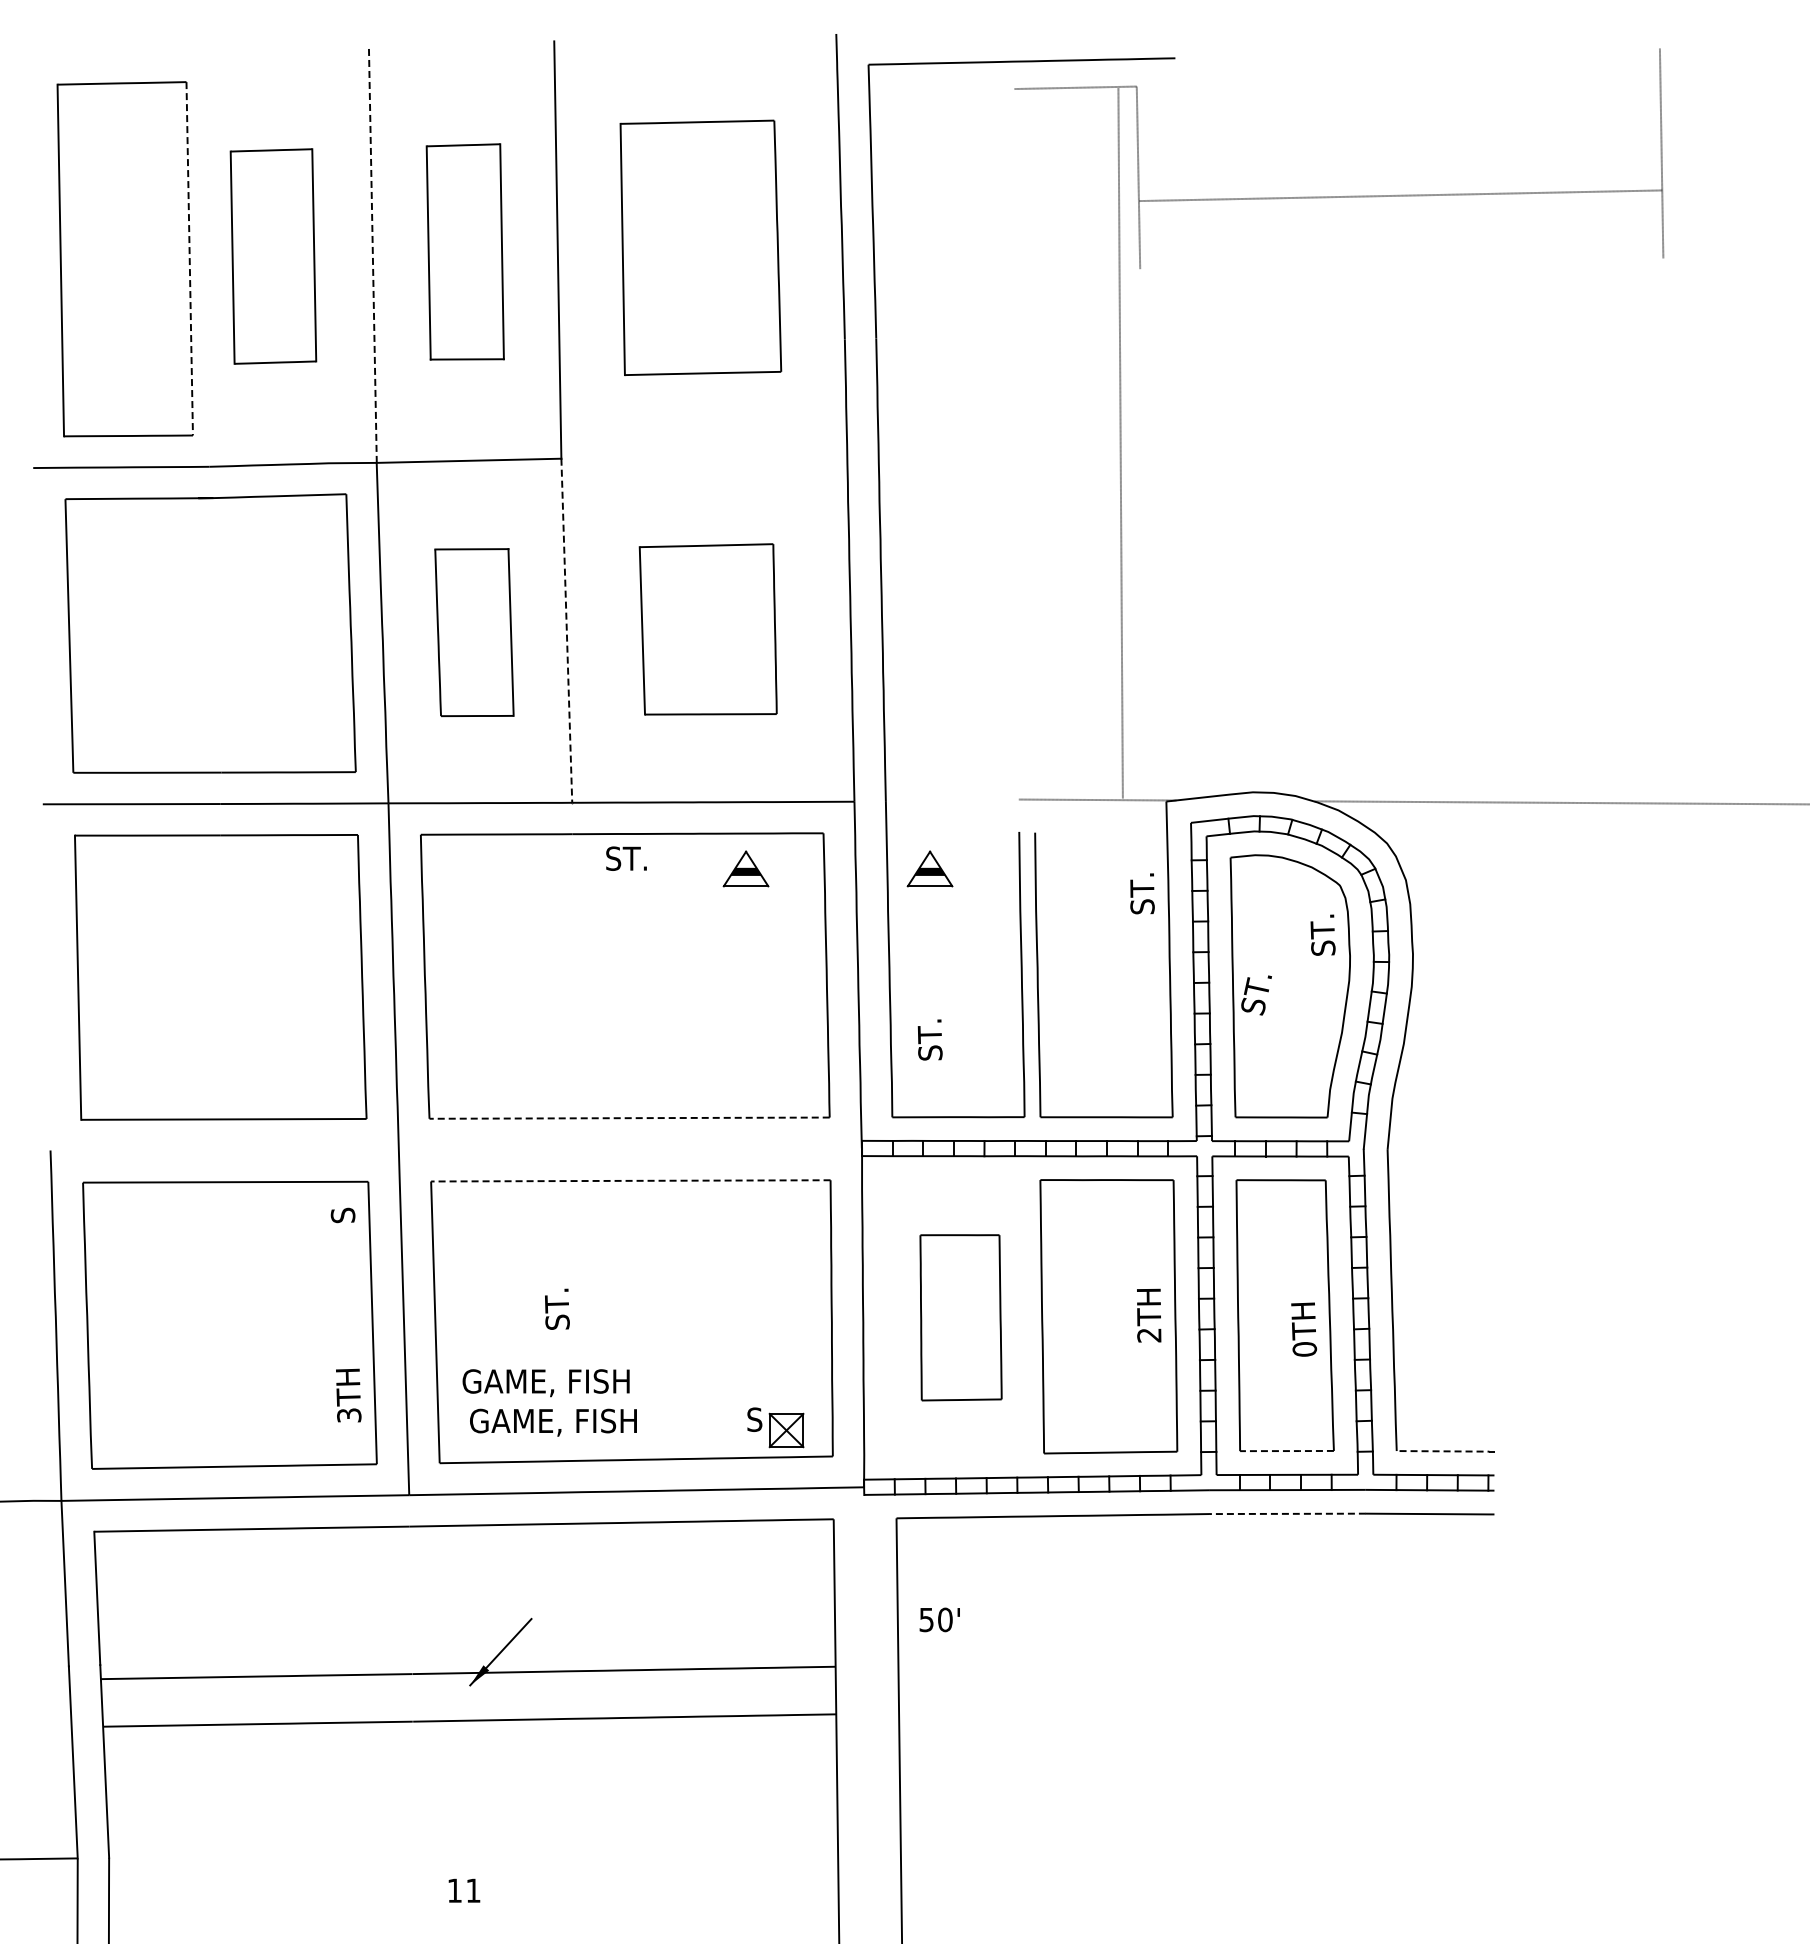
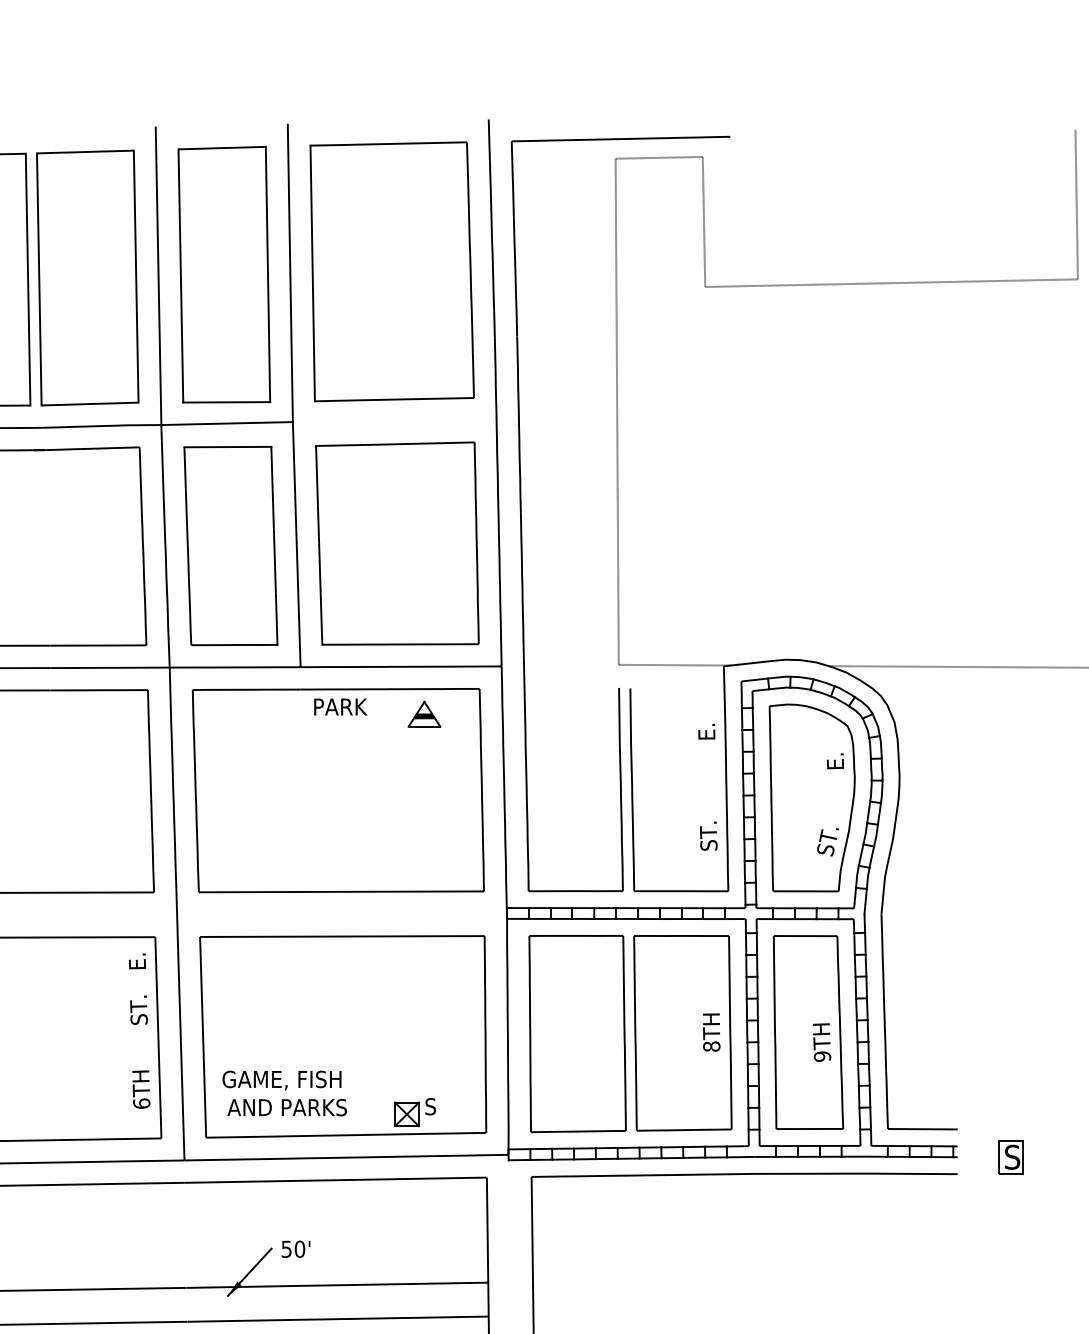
line: (1400, 195) -> (891, 282), moved
part: (700, 247) -> (391, 271), size x1.43
part: (465, 251) -> (224, 274), size x1.67
line: (372, 254) -> (158, 276), dashed -> solid
part: (273, 256) -> (87, 278), size x1.67
line: (189, 258) -> (27, 279), dashed -> solid
line: (1120, 443) -> (617, 411), moved
part: (708, 629) -> (397, 543), size x1.67
line: (566, 631) -> (296, 545), dashed -> solid
part: (474, 632) -> (230, 545), size x1.67
text: (628, 858) -> (340, 706), ST. -> PARK
part: (929, 868) -> (555, 713), removed
text: (1142, 893) -> (706, 731), ST. -> E.
text: (1322, 934) -> (835, 761), ST. -> E.
text: (1256, 995) -> (827, 842), moved
text: (929, 1039) -> (708, 835), moved
line: (629, 1118) -> (341, 892), dashed -> solid
line: (630, 1180) -> (342, 936), dashed -> solid
text: (342, 1215) -> (136, 961), S -> E.
text: (557, 1308) -> (139, 1009), moved
part: (960, 1317) -> (577, 1033), size x1.67
text: (1149, 1335) -> (711, 1046), 2TH -> 8TH
text: (1304, 1349) -> (822, 1056), 0TH -> 9TH
text: (349, 1415) -> (141, 1103), 3TH -> 6TH
text: (553, 1422) -> (287, 1108), GAME, FISH -> AND PARKS
part: (786, 1430) -> (406, 1114), moved
line: (1287, 1451) -> (810, 1129), dashed -> solid
line: (1446, 1451) -> (923, 1129), dashed -> solid
part: (1568, 1491) -> (1010, 1157), added
line: (1287, 1513) -> (810, 1173), dashed -> solid
text: (939, 1619) -> (295, 1249), moved

